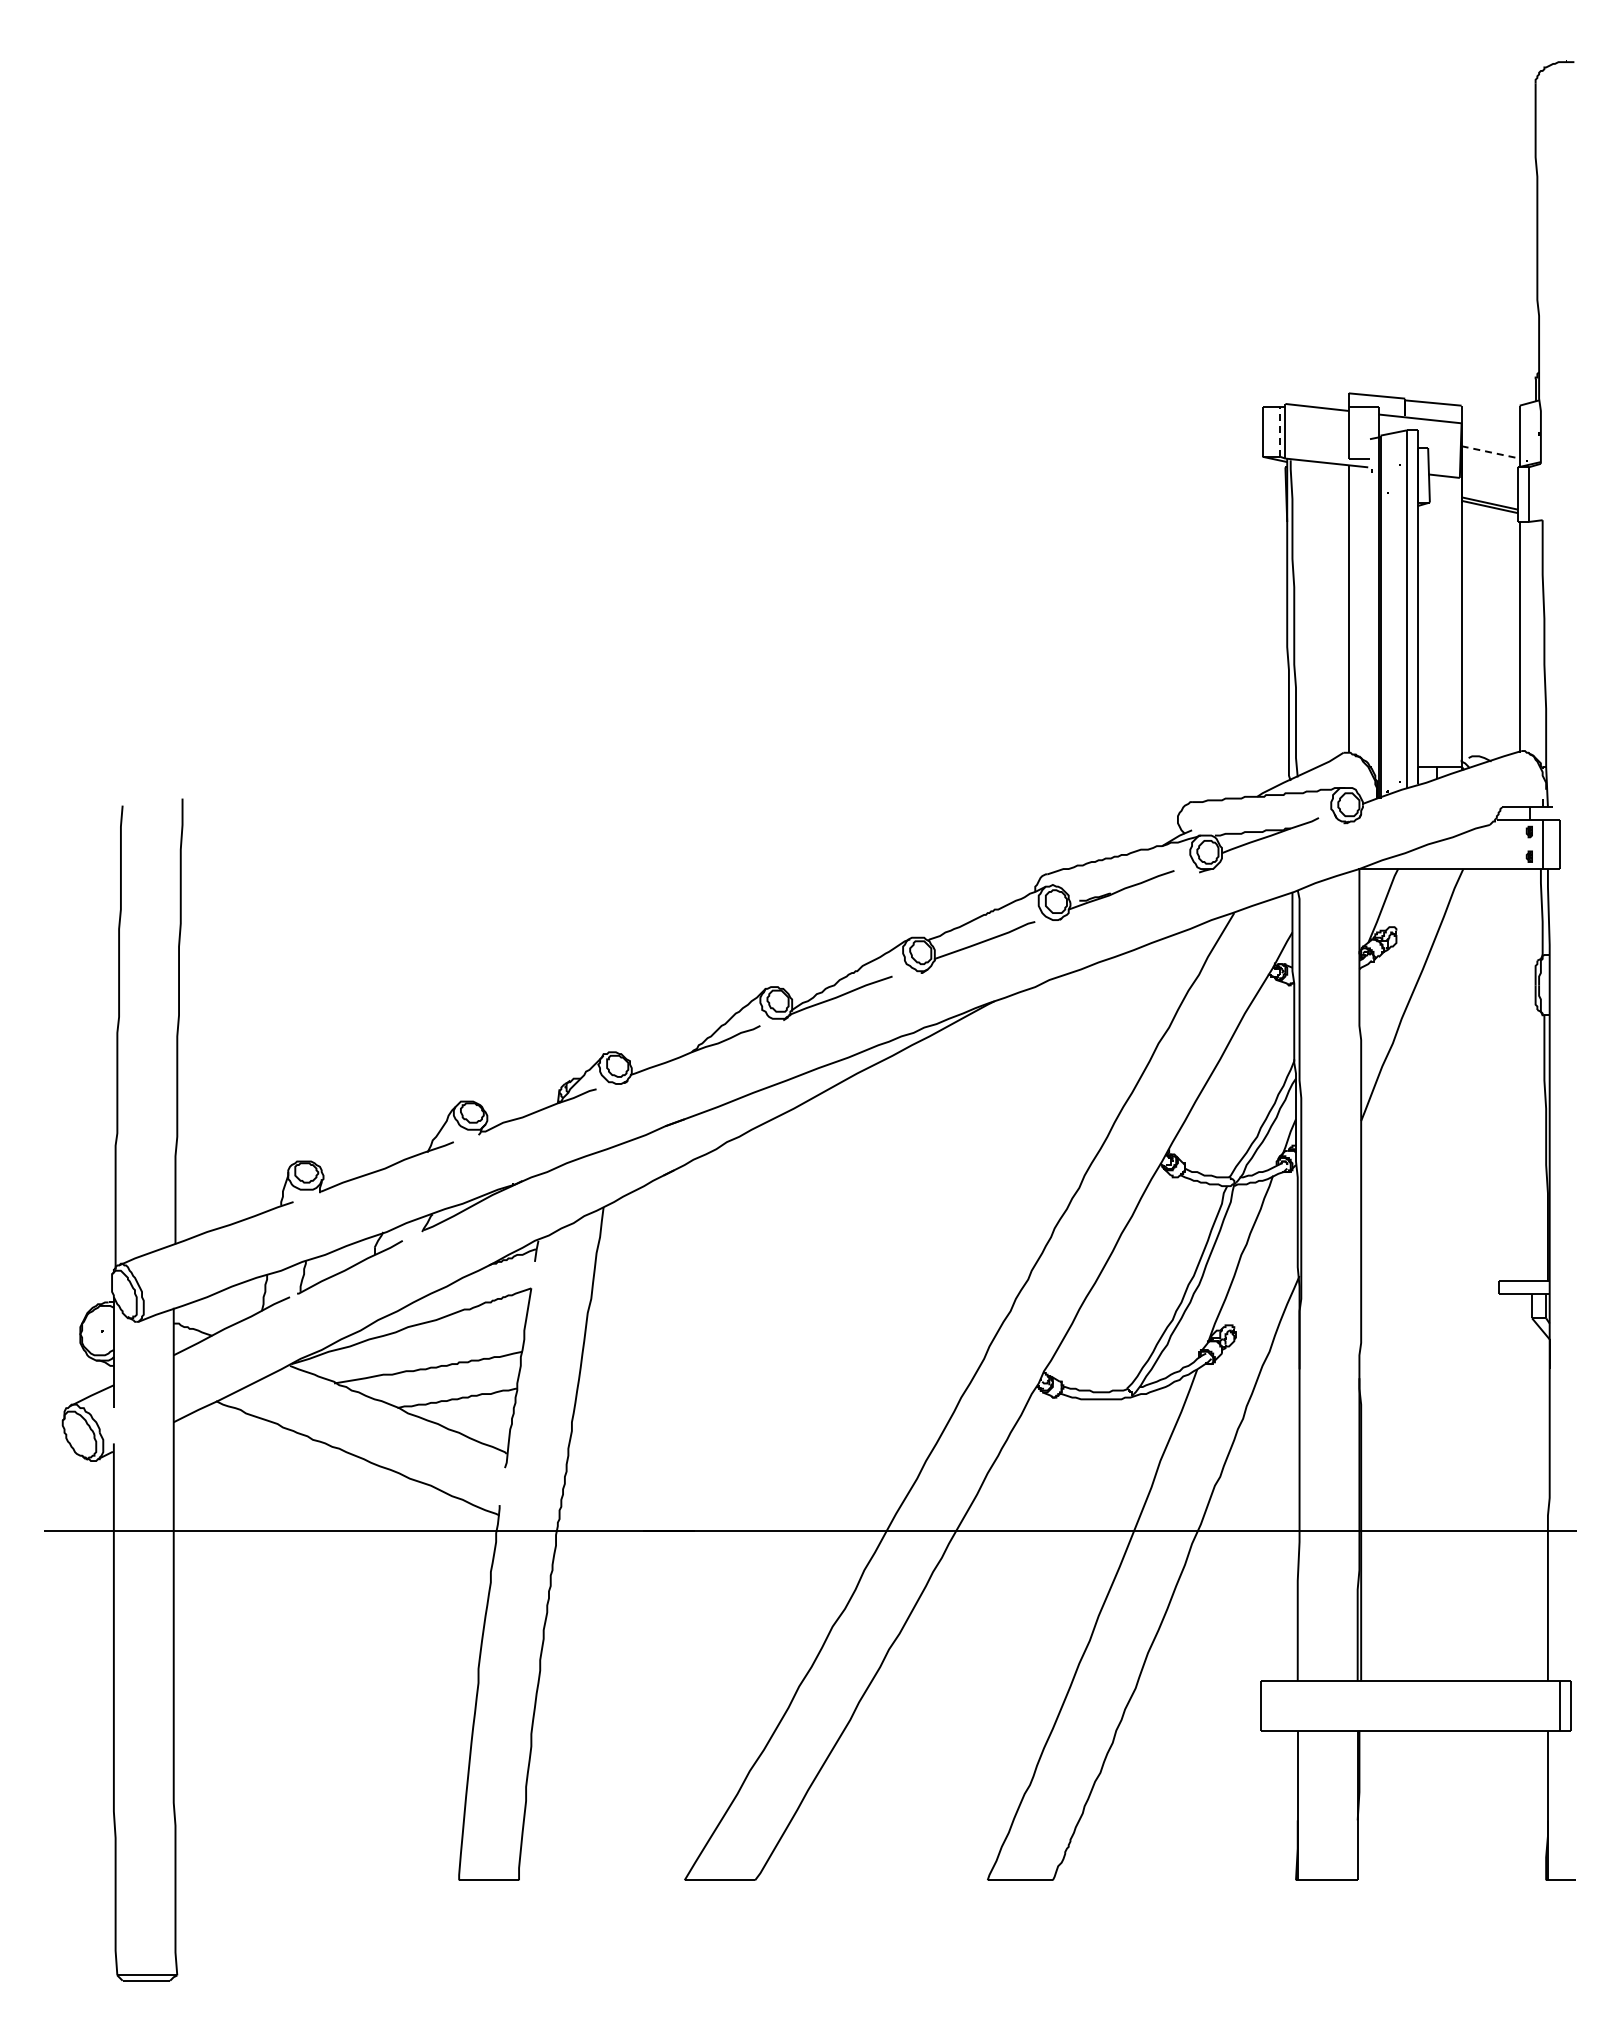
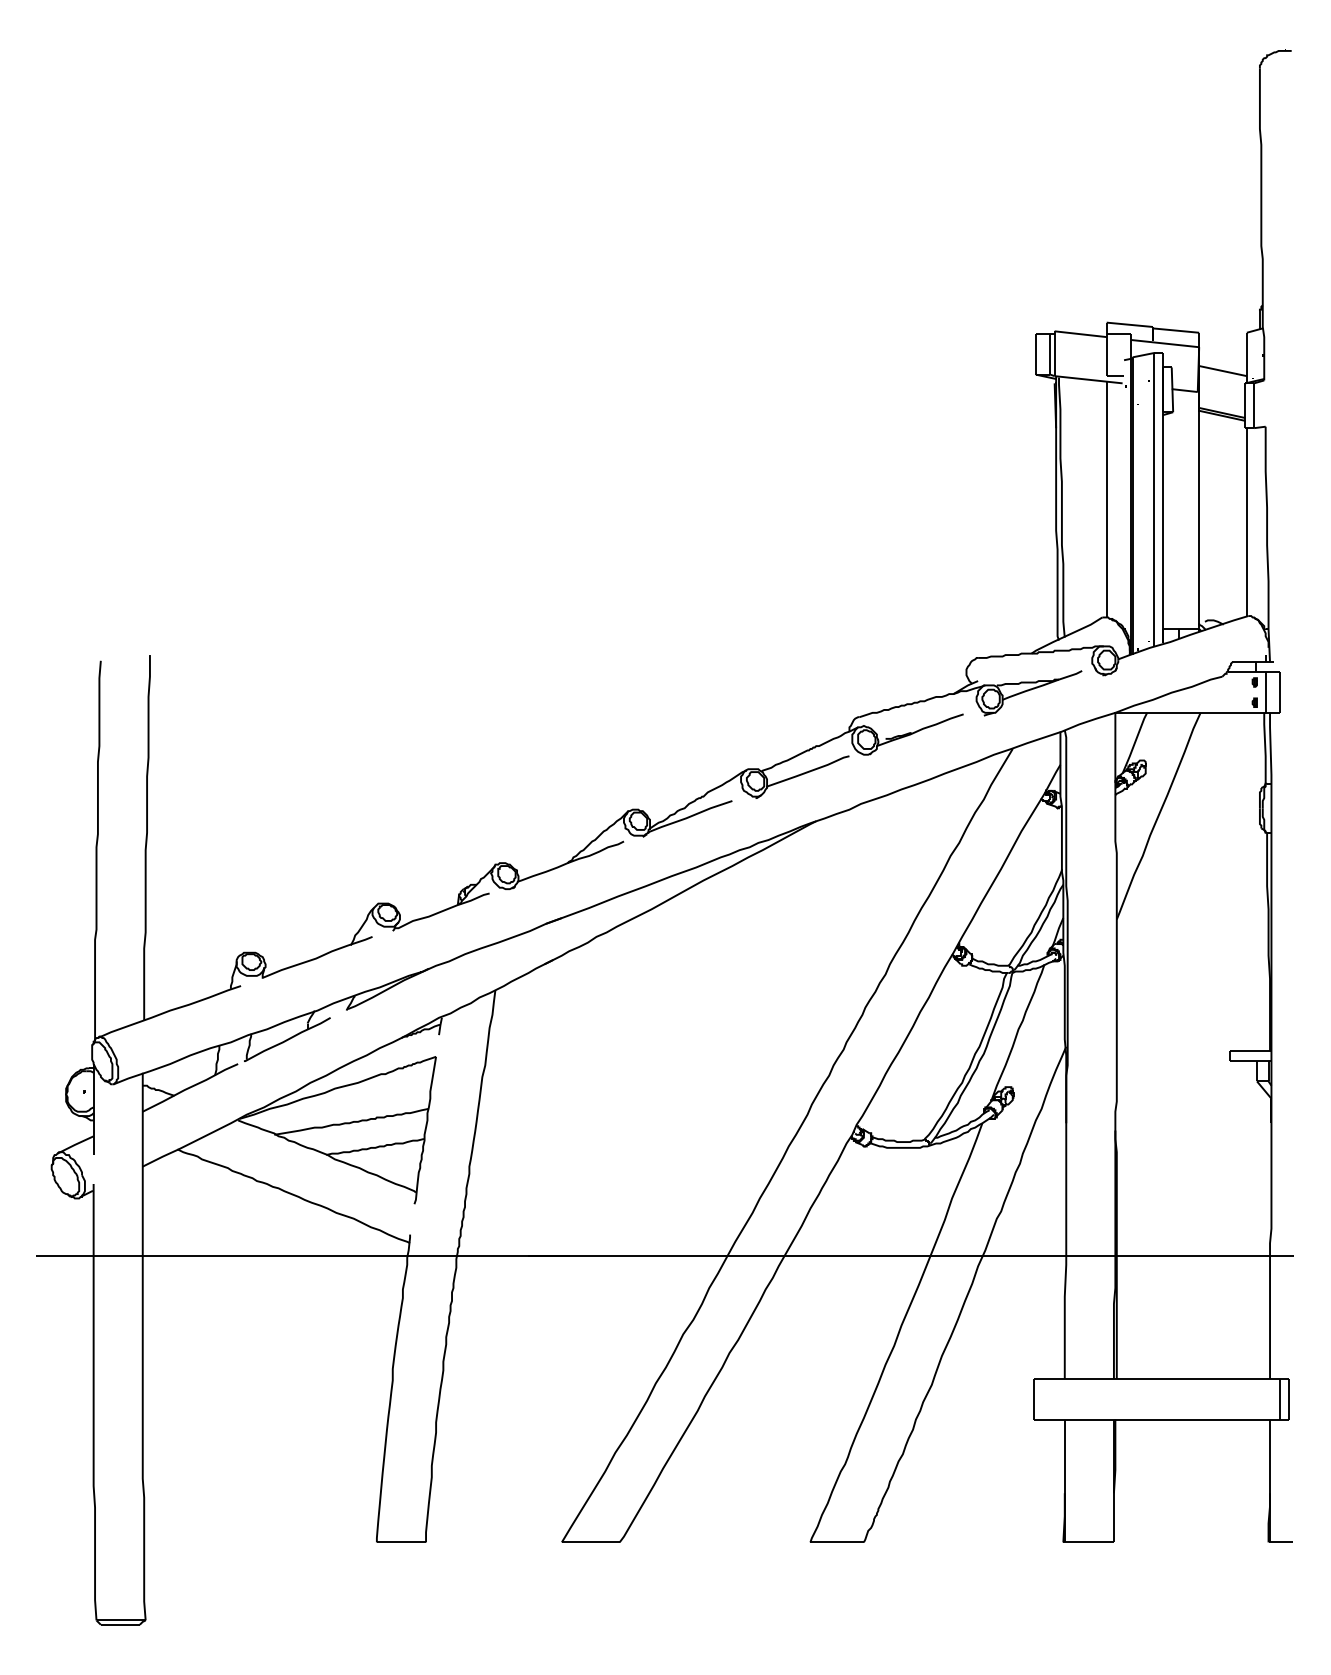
line: (1280, 432) -> (1050, 354), dashed -> solid
line: (1490, 452) -> (1222, 371), dashed -> solid

